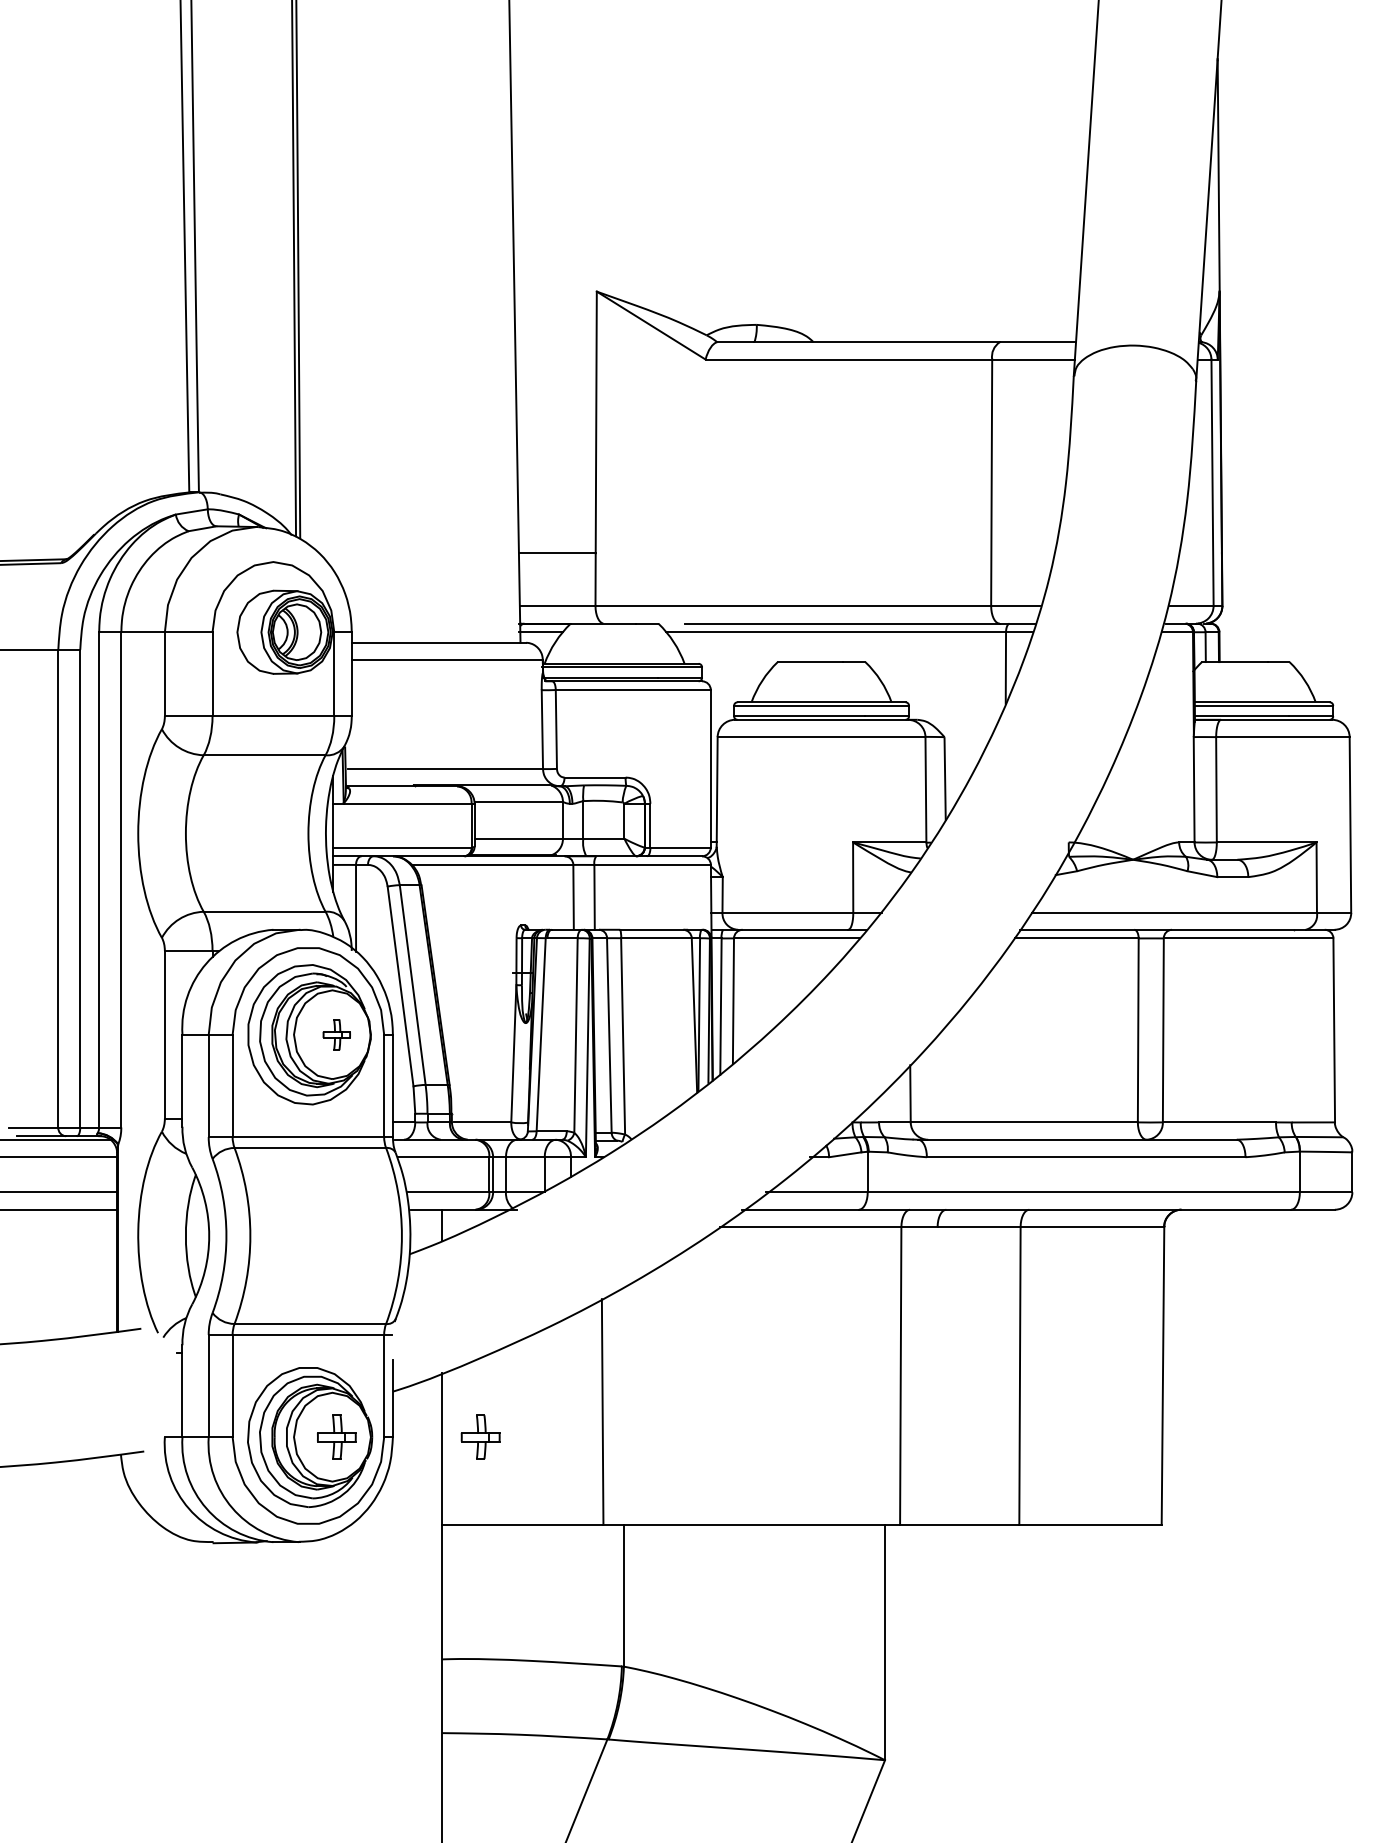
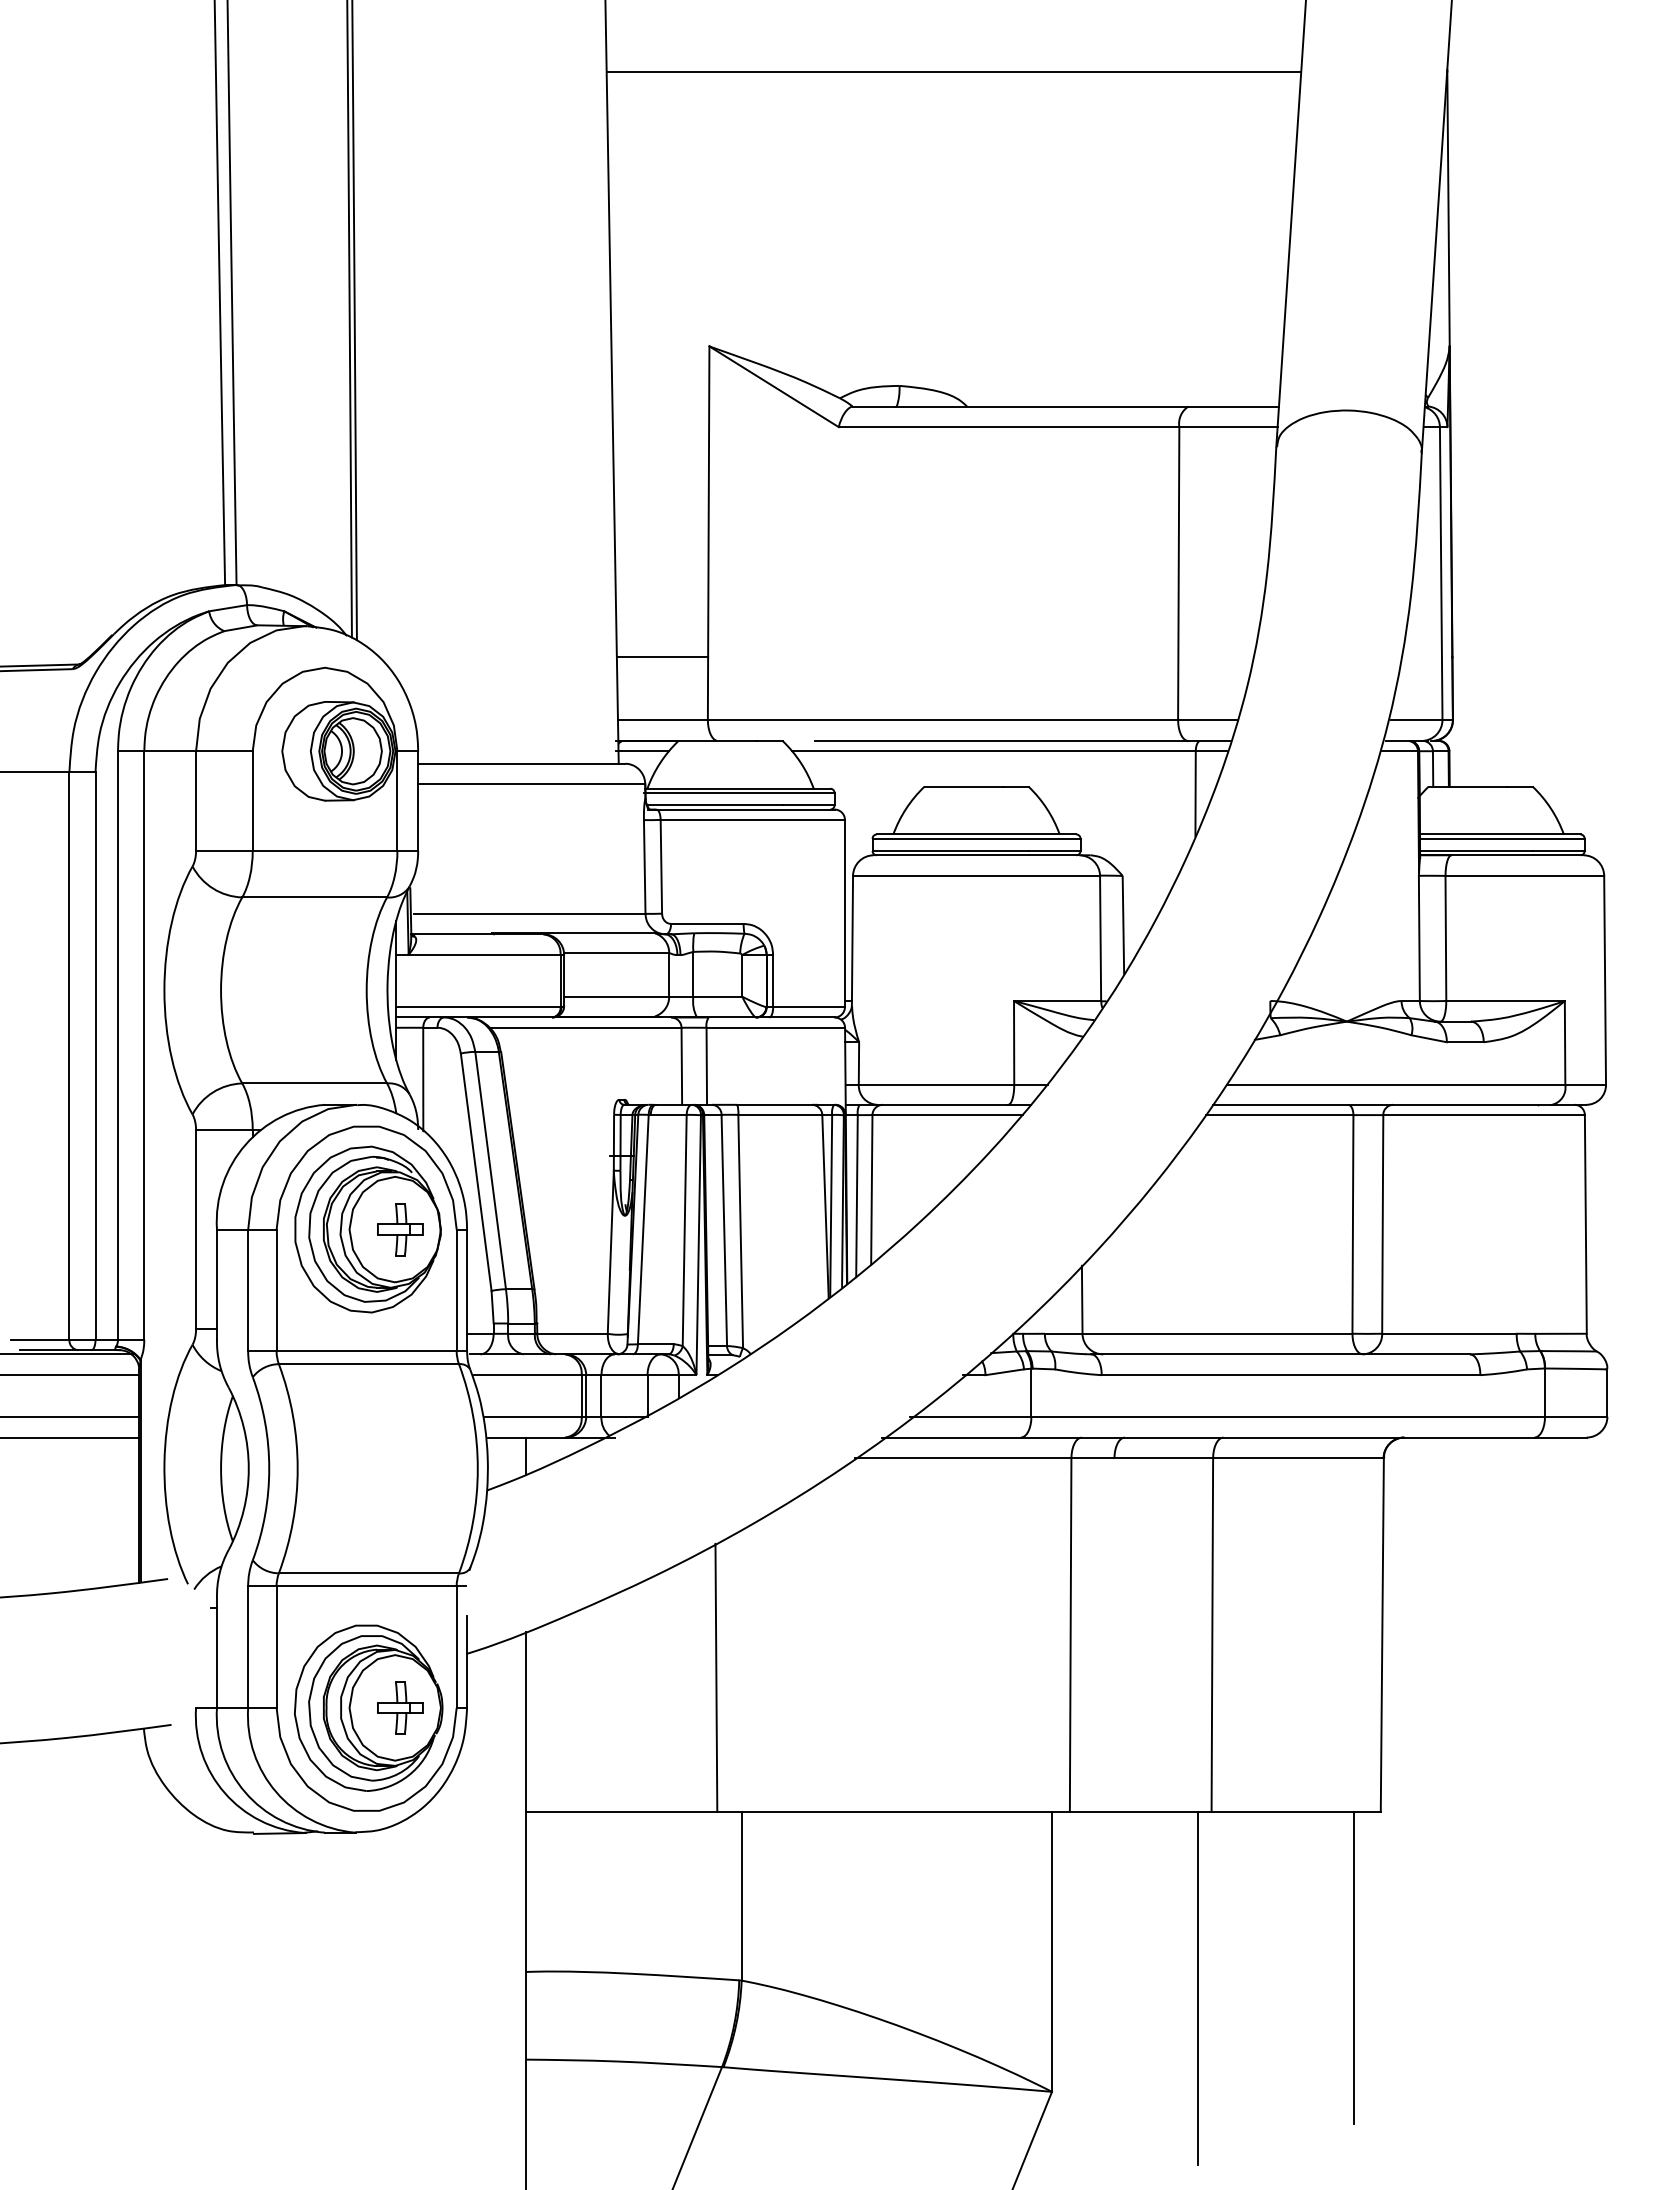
line: (802, 60) -> (953, 71), added
part: (336, 1034) -> (400, 1229), size x1.43
part: (480, 1436) -> (571, 1707), removed
line: (1139, 1655) -> (1354, 1967), added
line: (1008, 1673) -> (1198, 1988), added

